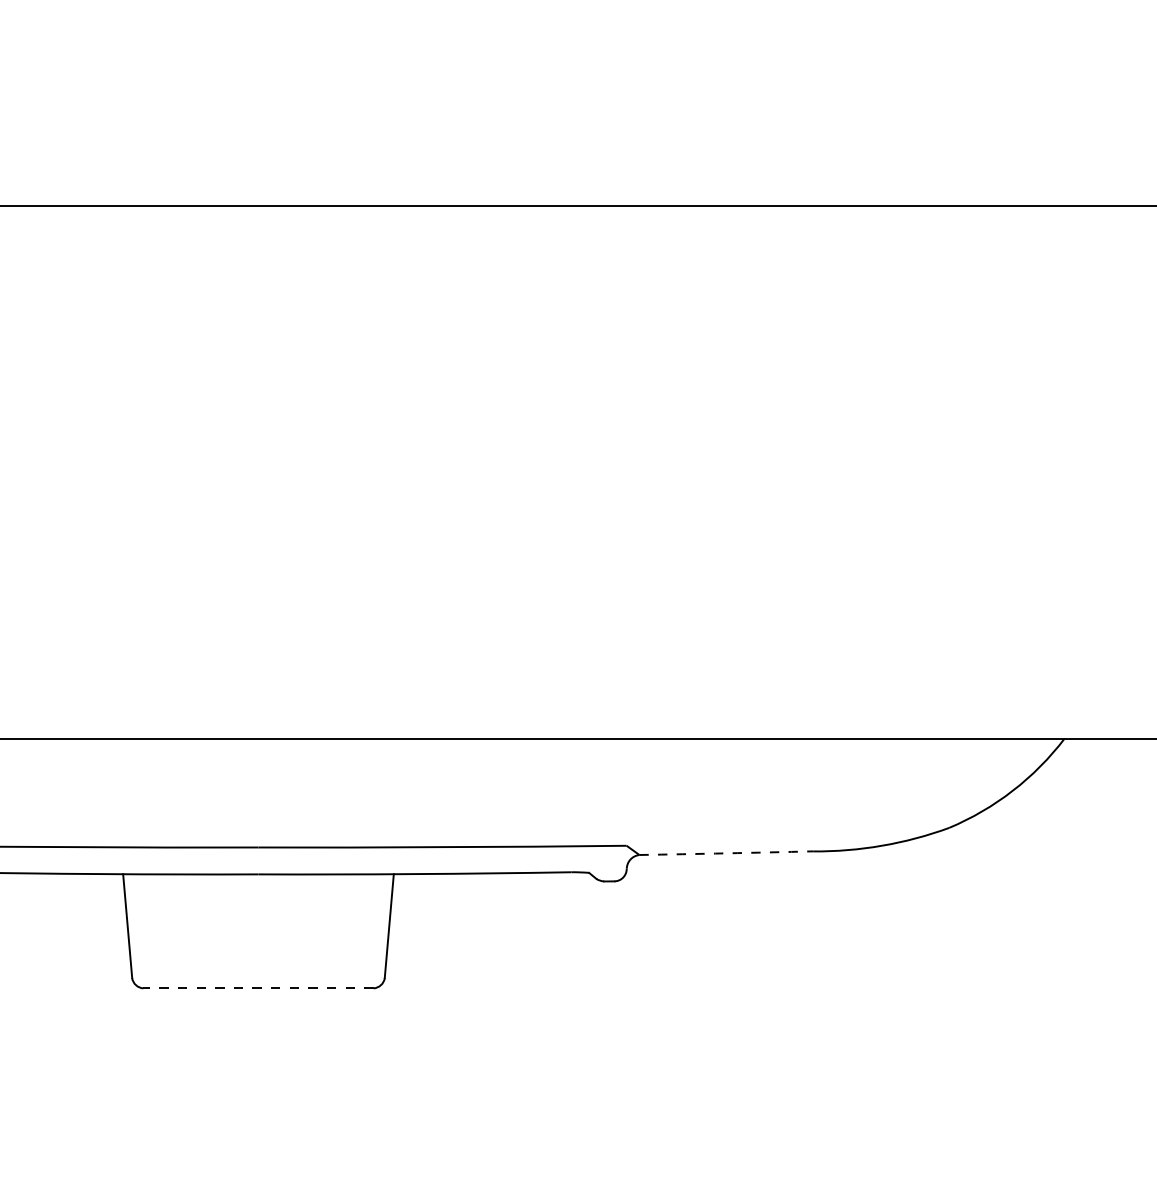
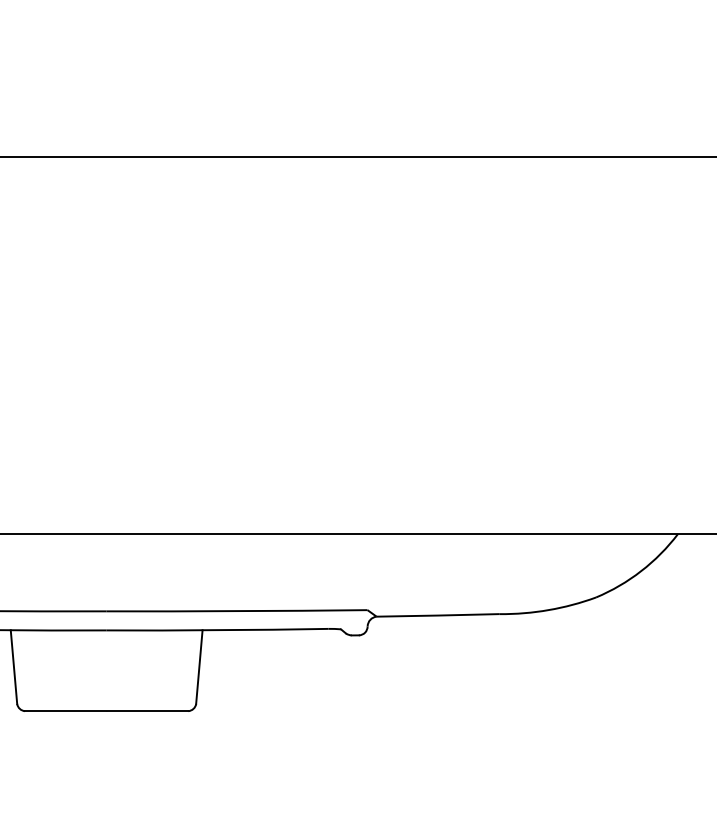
arc: (726, 853) -> (438, 615), dashed -> solid
line: (258, 988) -> (106, 711), dashed -> solid

